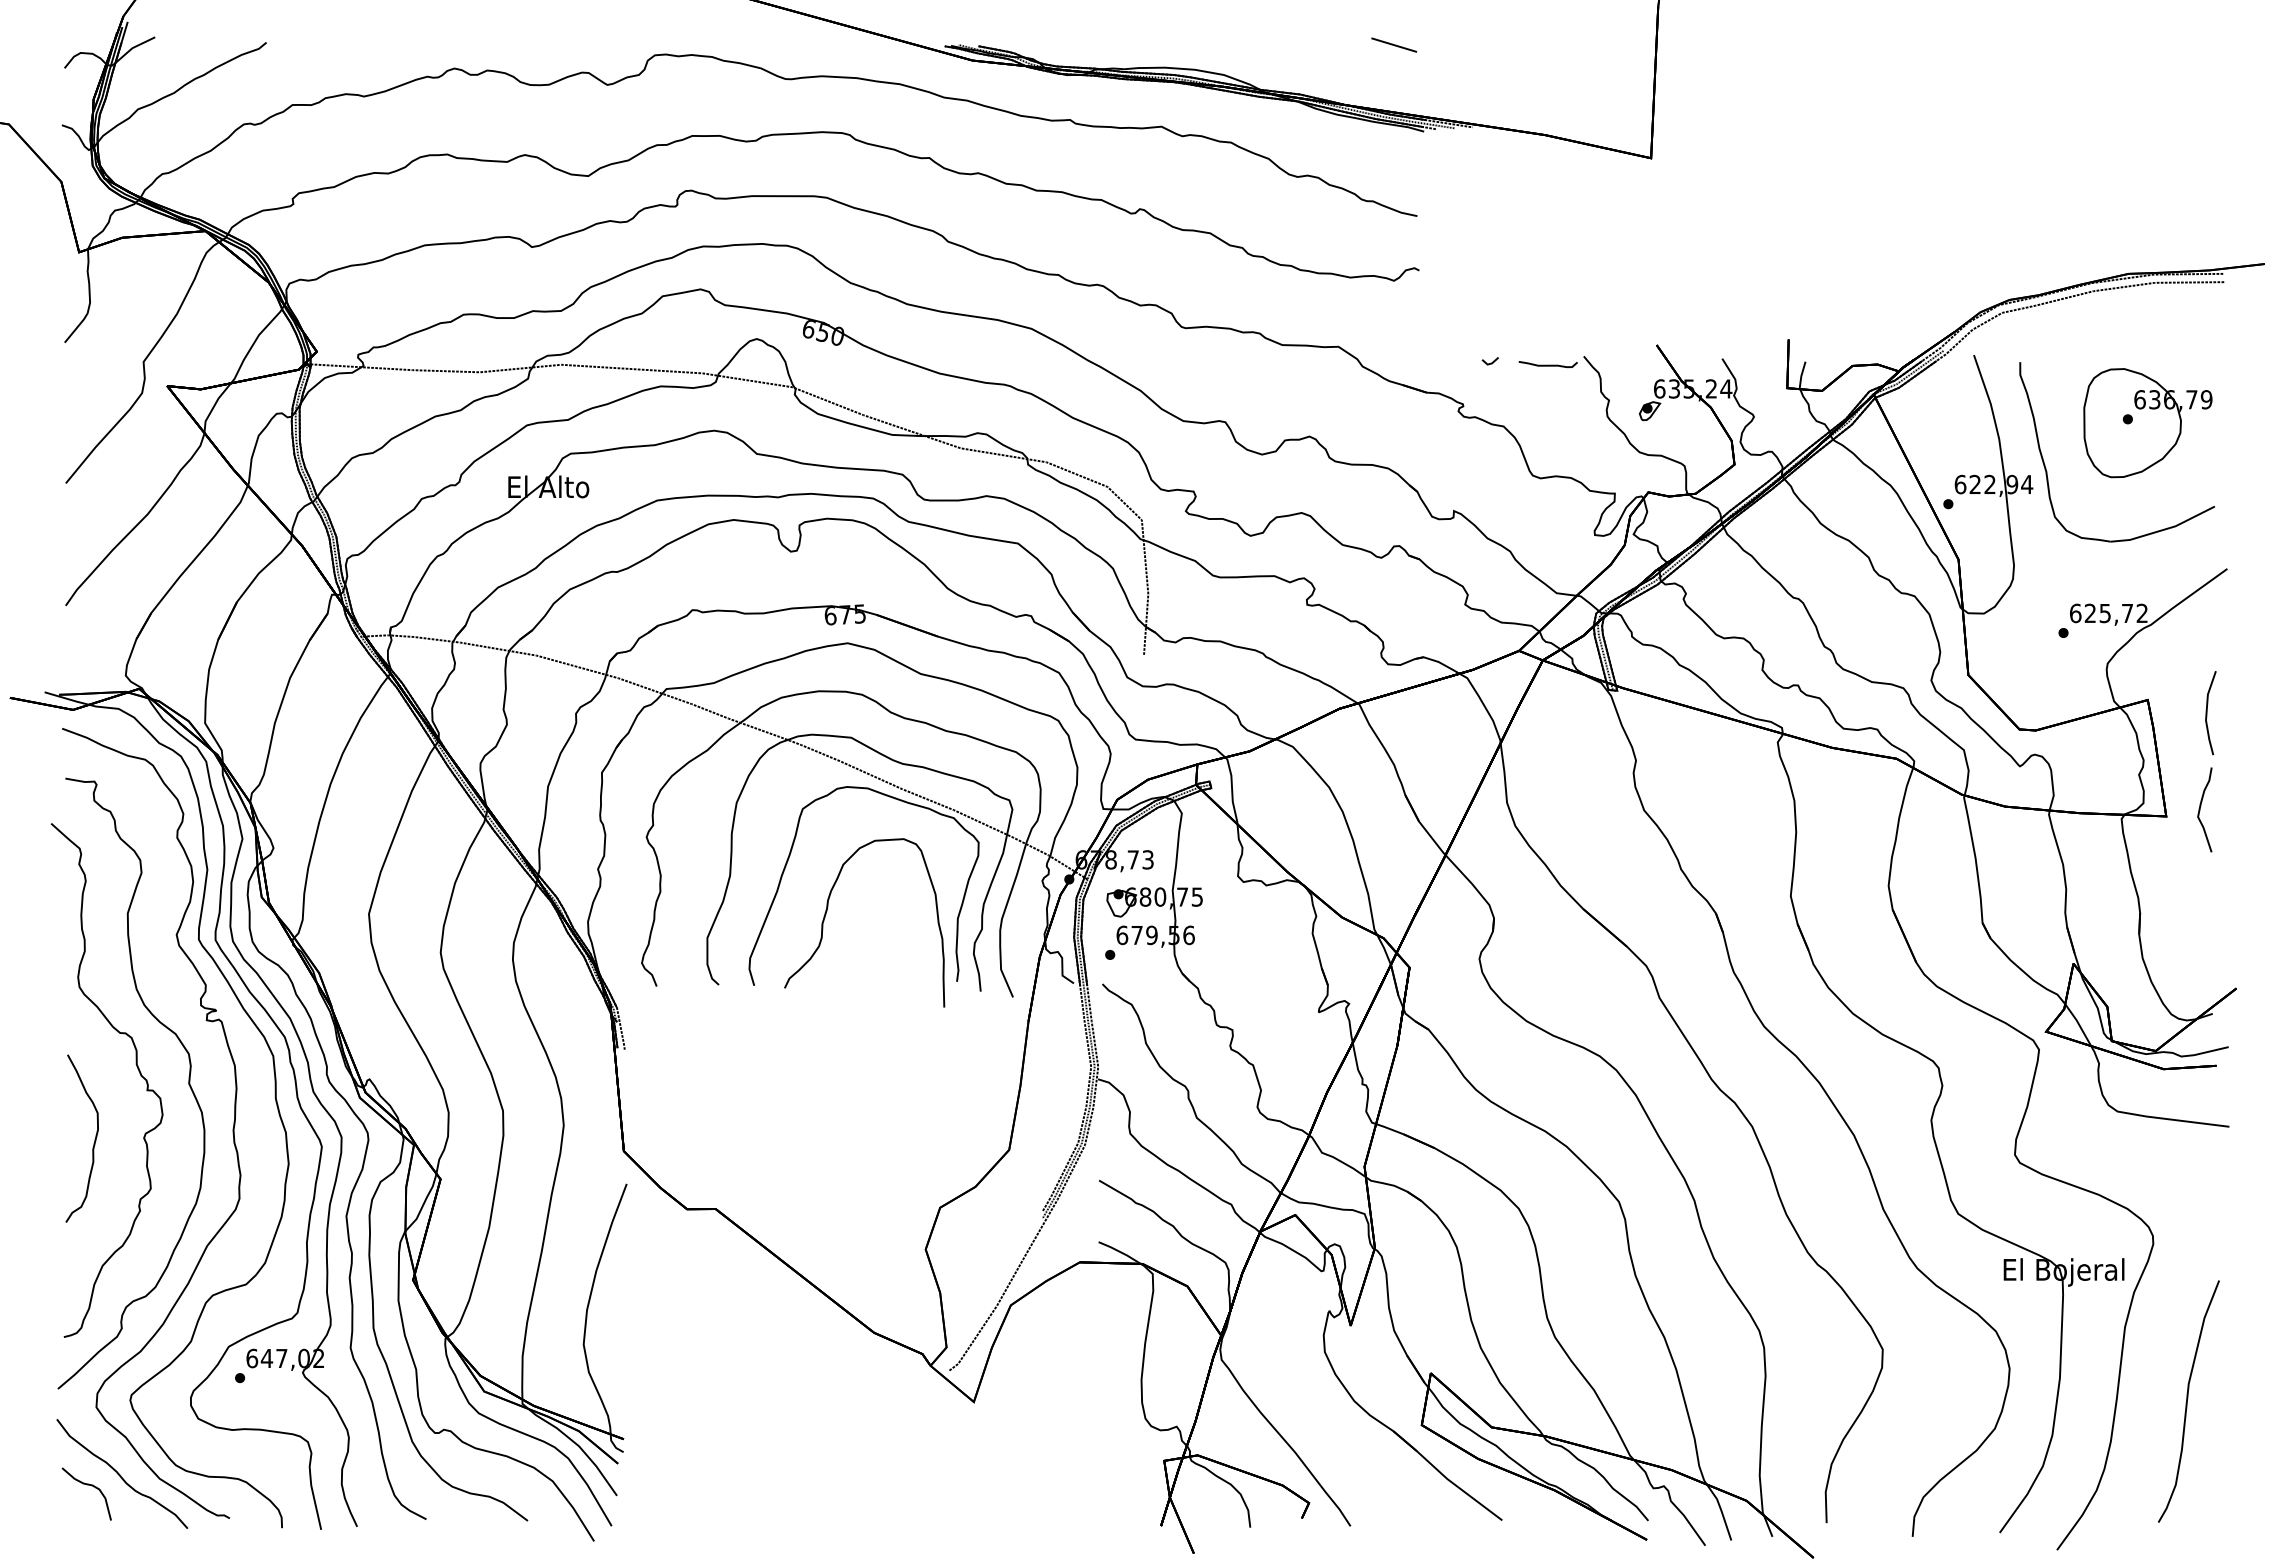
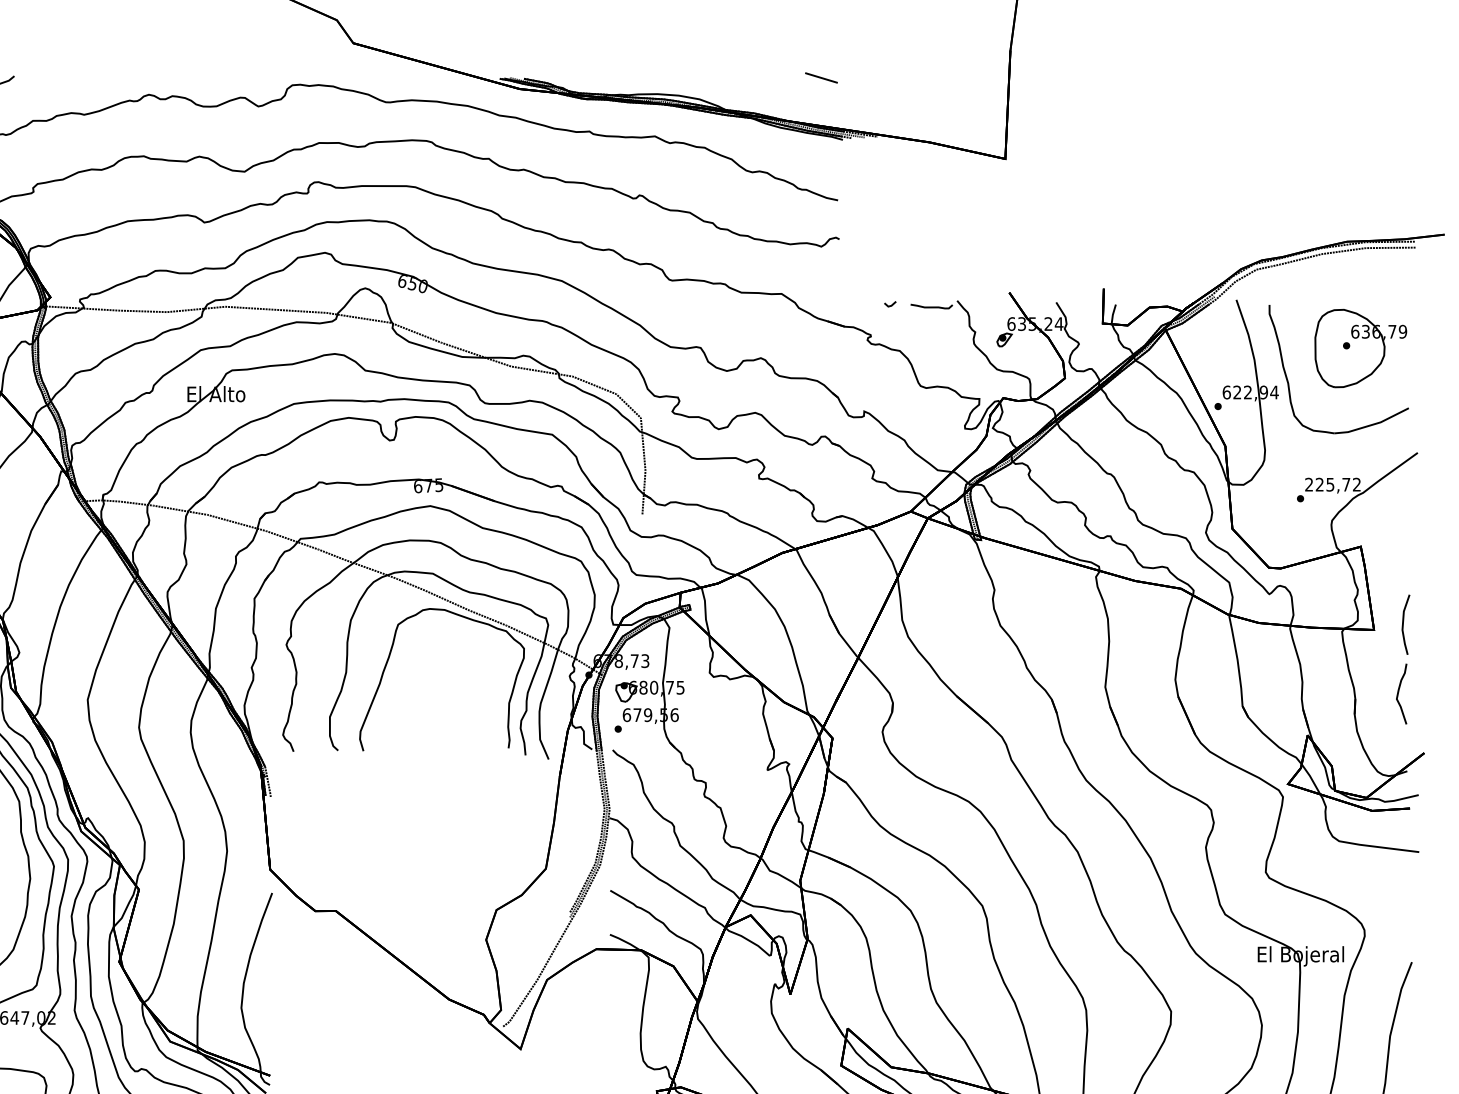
text: (2075, 613) -> (1309, 484), 625,72 -> 225,72
part: (2210, 767) -> (1405, 663), moved
curve: (827, 911) -> (415, 698), removed

